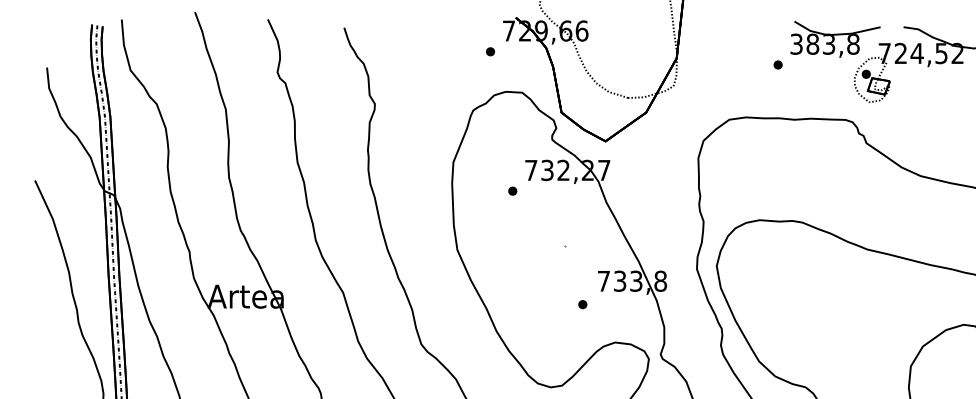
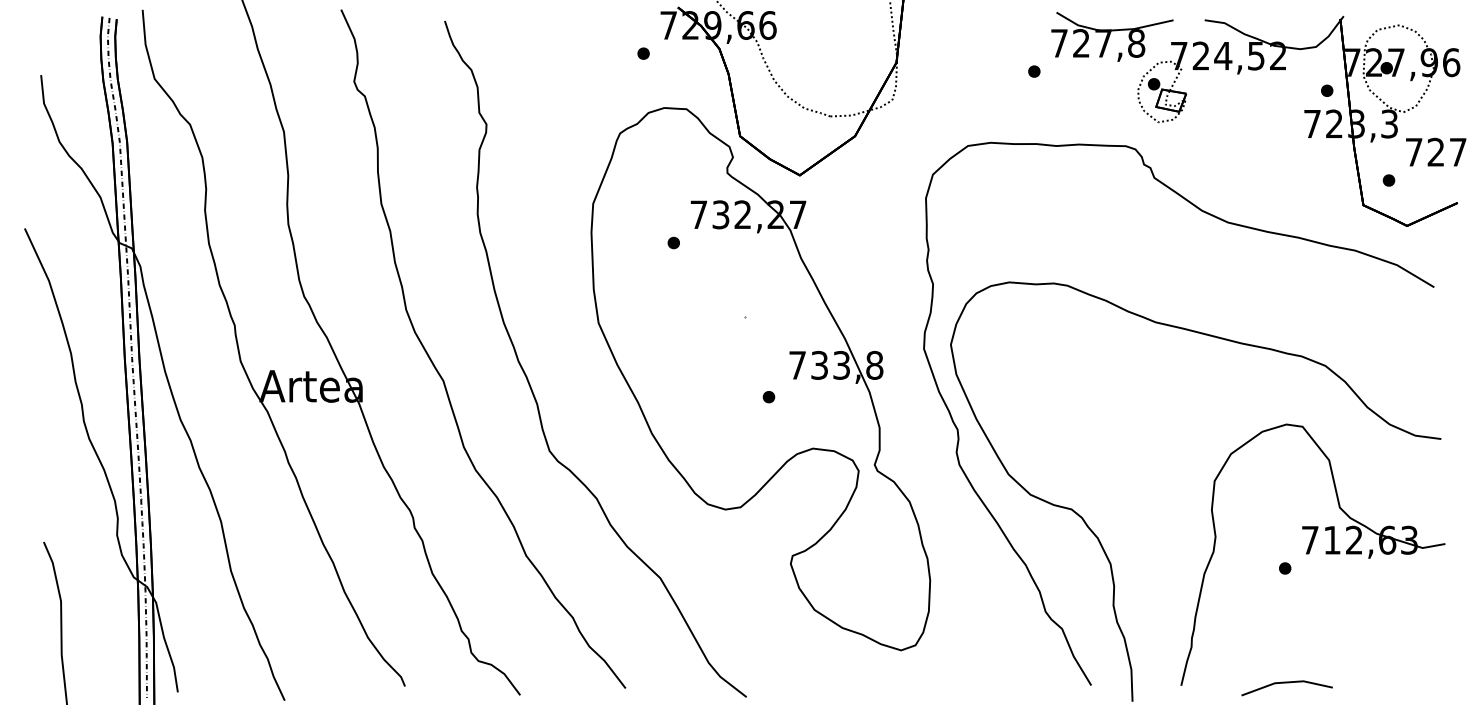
text: (812, 43) -> (1081, 42), 383,8 -> 727,8

